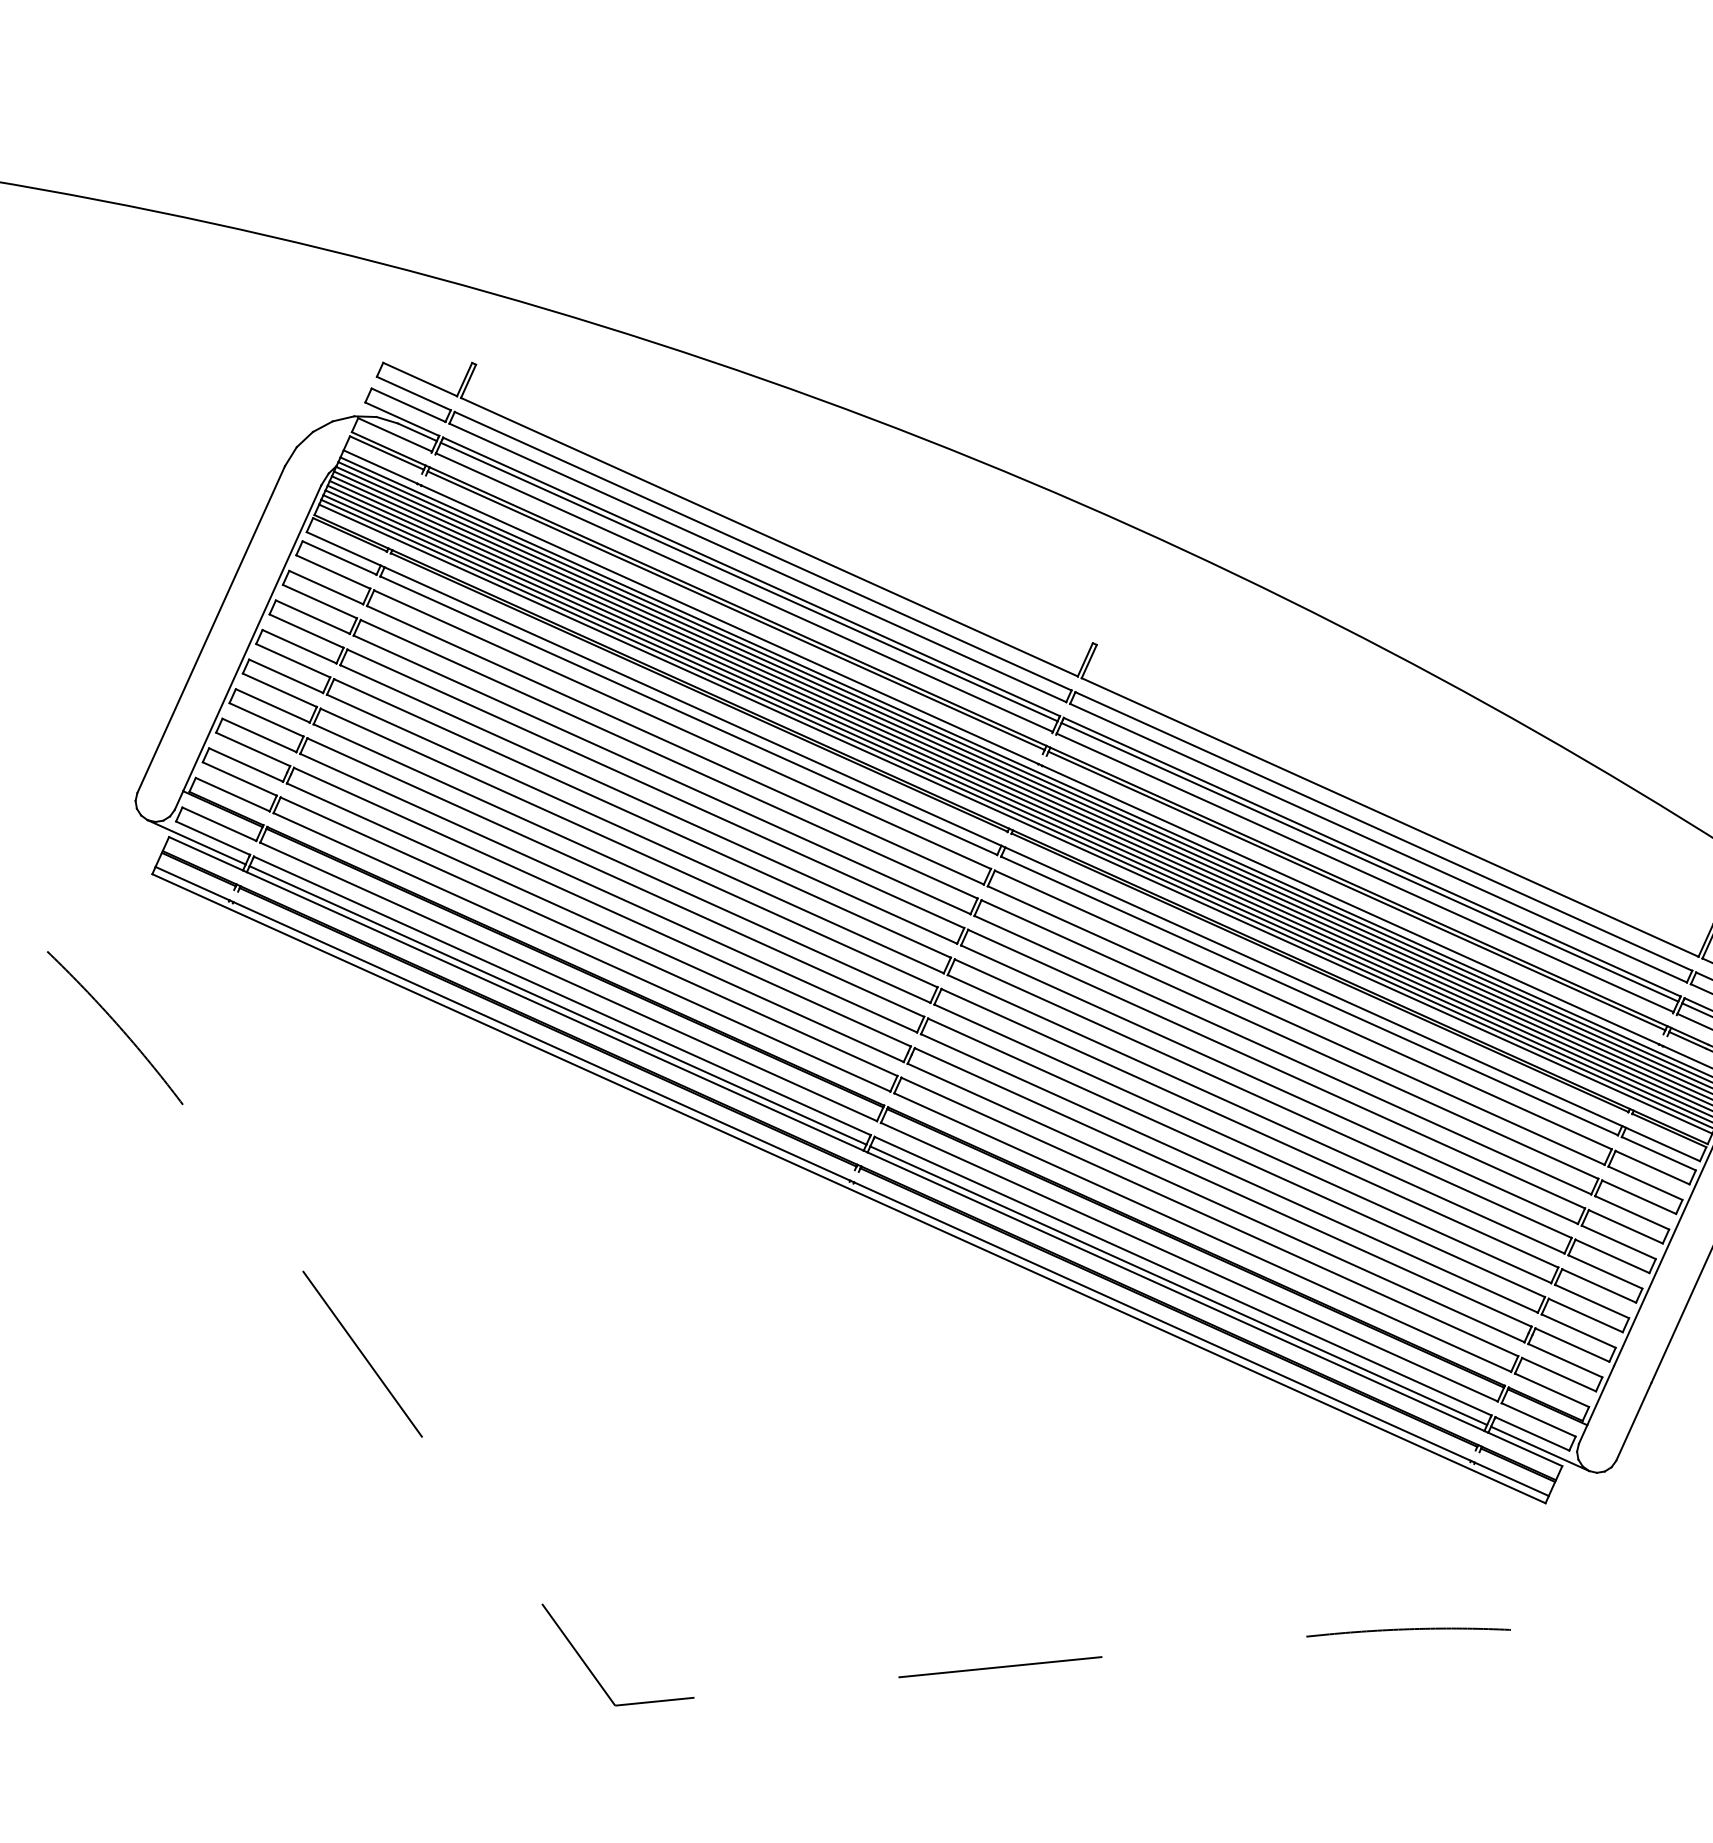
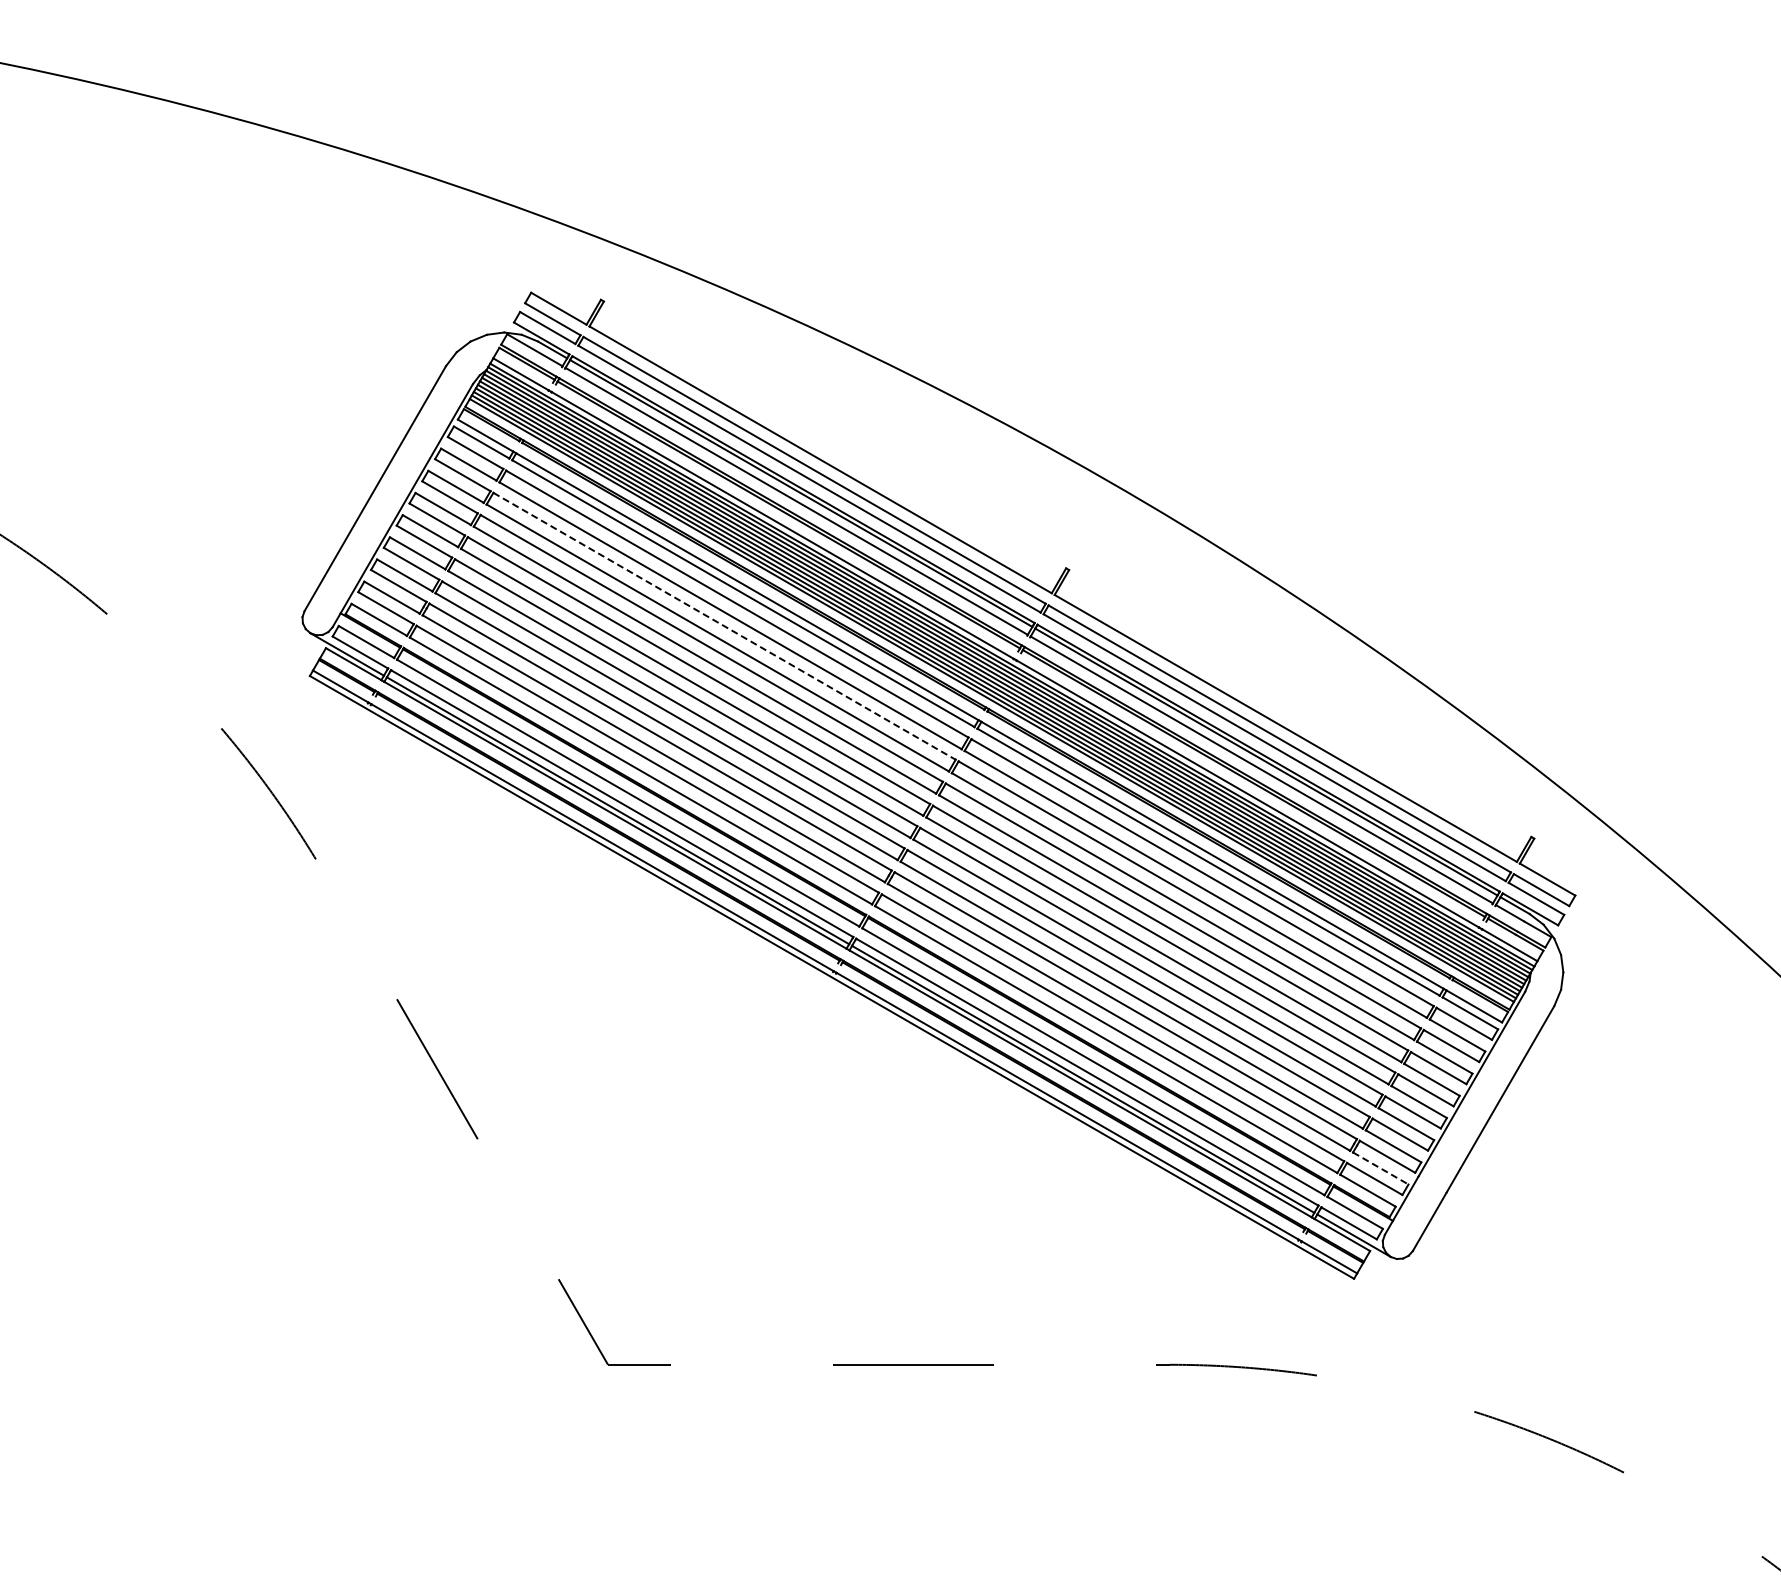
line: (669, 759) -> (724, 626), solid -> dashed
line: (1566, 1360) -> (1381, 1168), solid -> dashed

